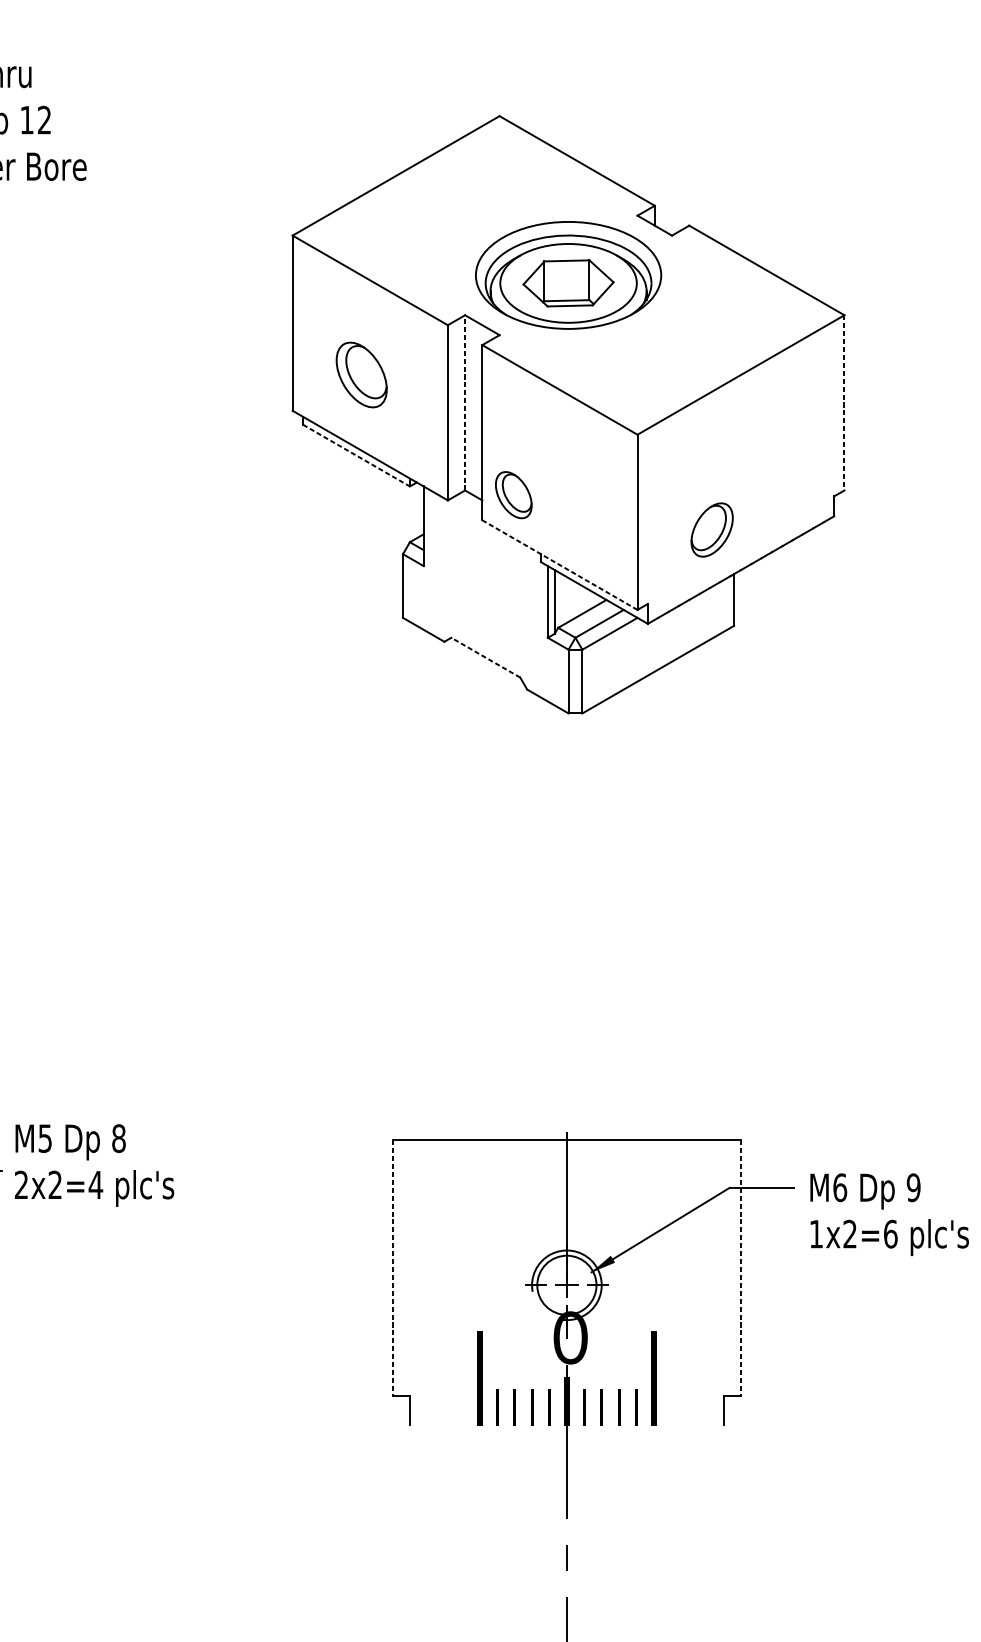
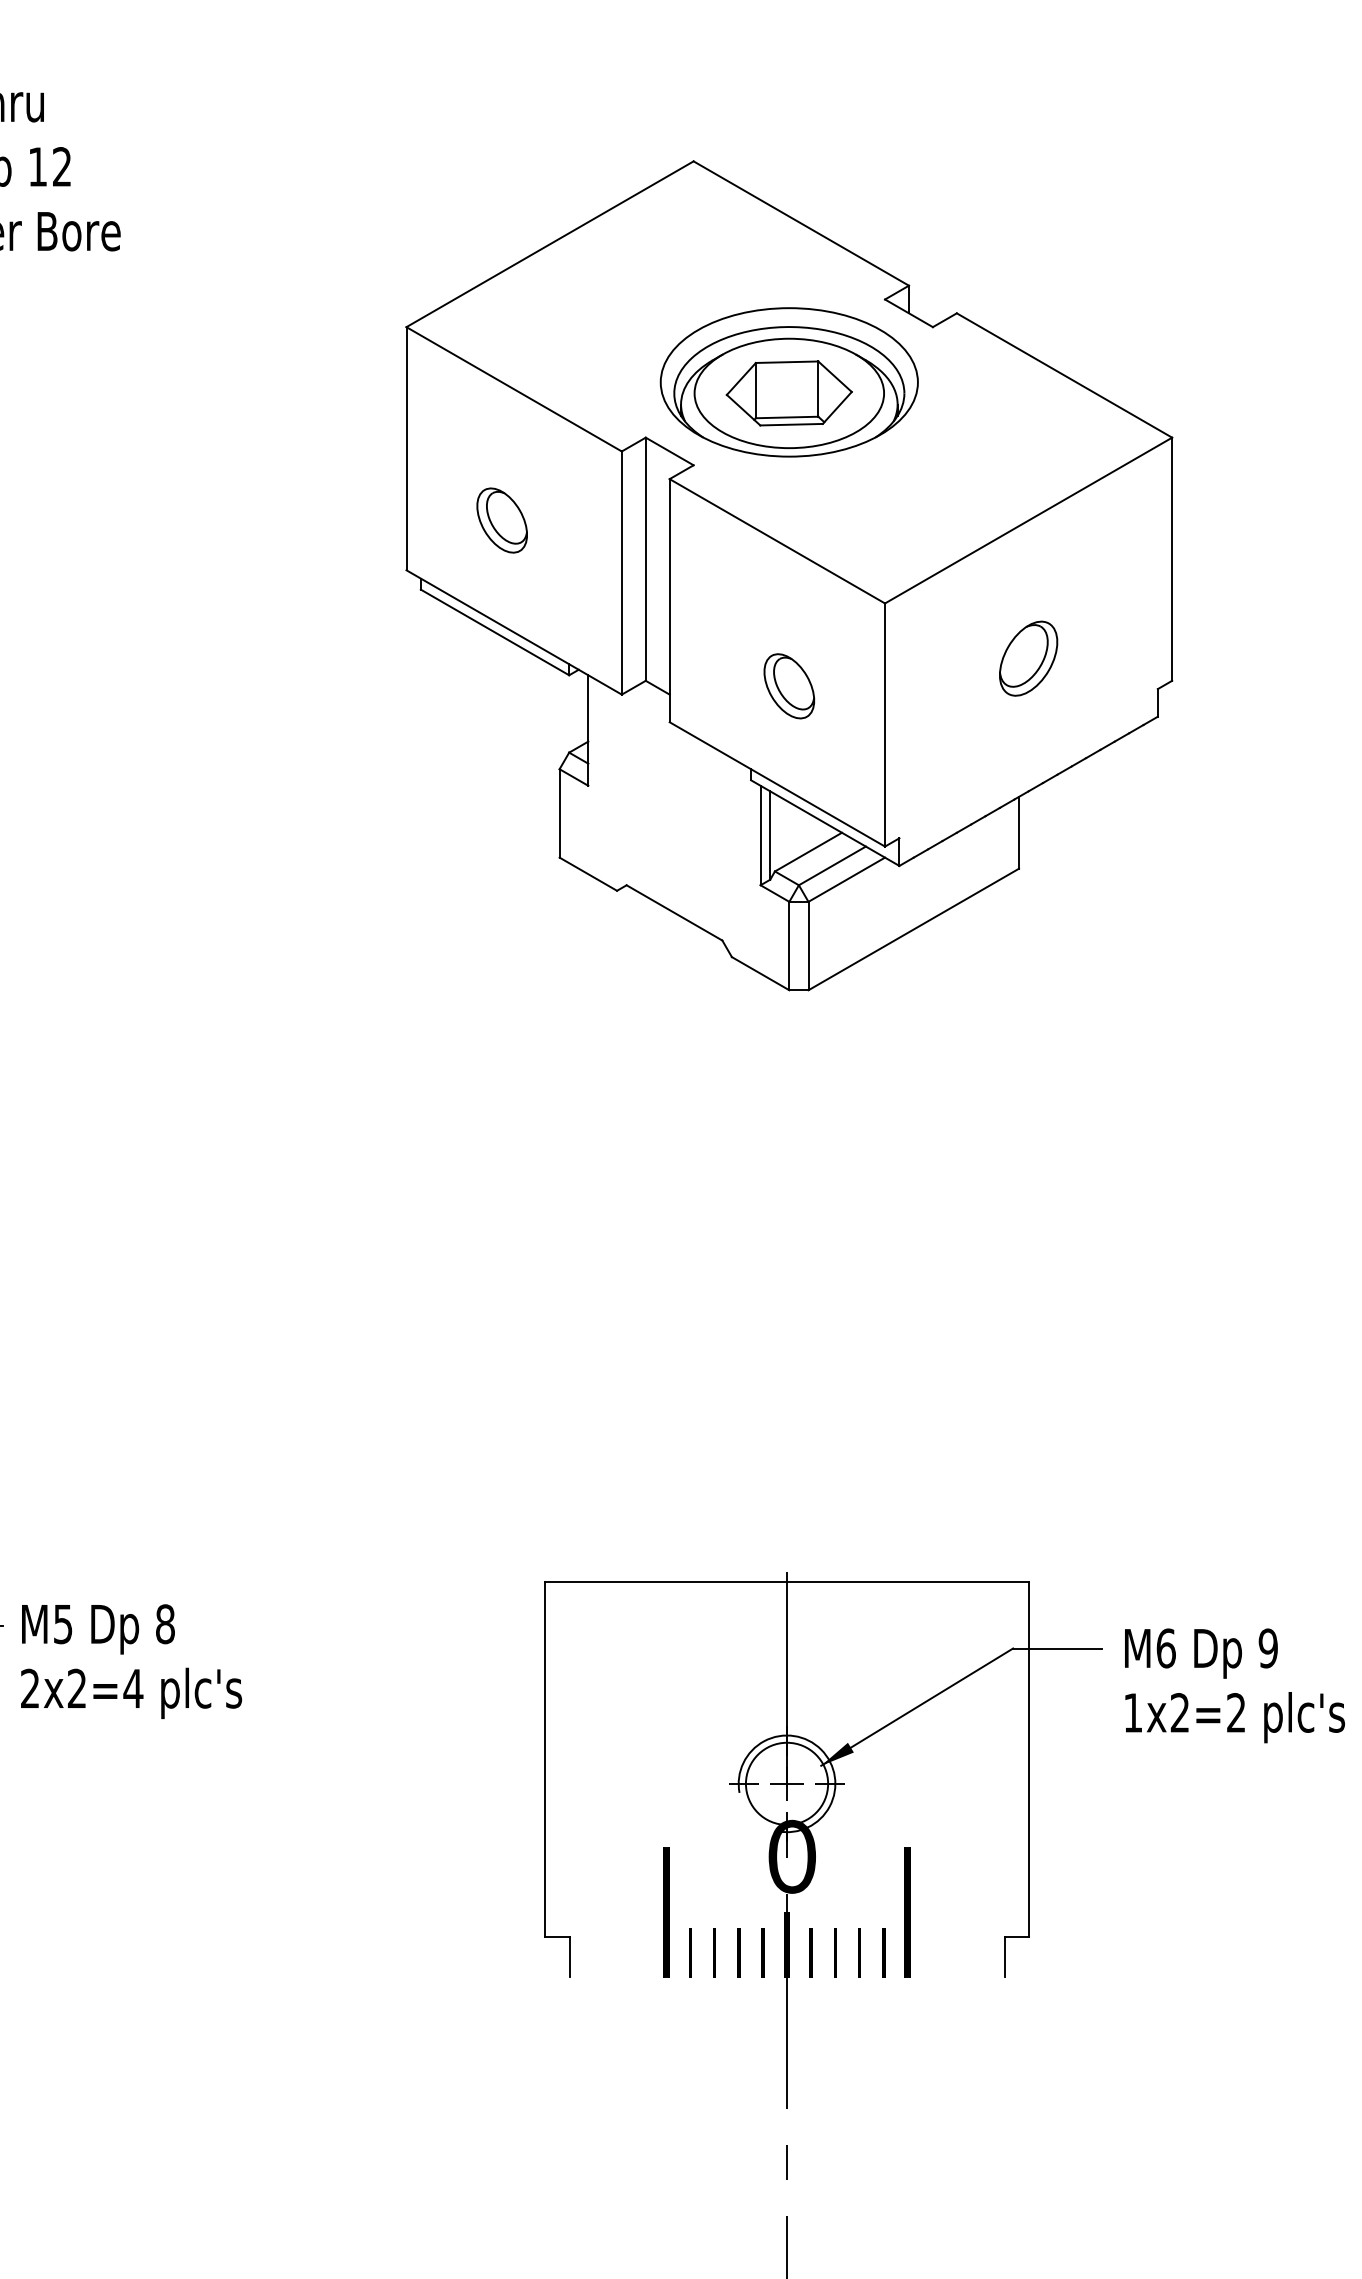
part: (361, 374) -> (501, 520), size x0.71
line: (464, 403) -> (645, 559), dashed -> solid
line: (844, 403) -> (1172, 559), dashed -> solid
line: (356, 455) -> (495, 632), dashed -> solid
part: (513, 495) -> (789, 686), moved
part: (712, 529) -> (1028, 658), moved
line: (559, 565) -> (776, 784), dashed -> solid
line: (485, 657) -> (674, 912), dashed -> solid
text: (94, 1165) -> (131, 1661), moved
text: (890, 1233) -> (1236, 1712), 1x2=6 -> 1x2=2
line: (392, 1268) -> (545, 1760), dashed -> solid
line: (740, 1268) -> (1028, 1760), dashed -> solid

